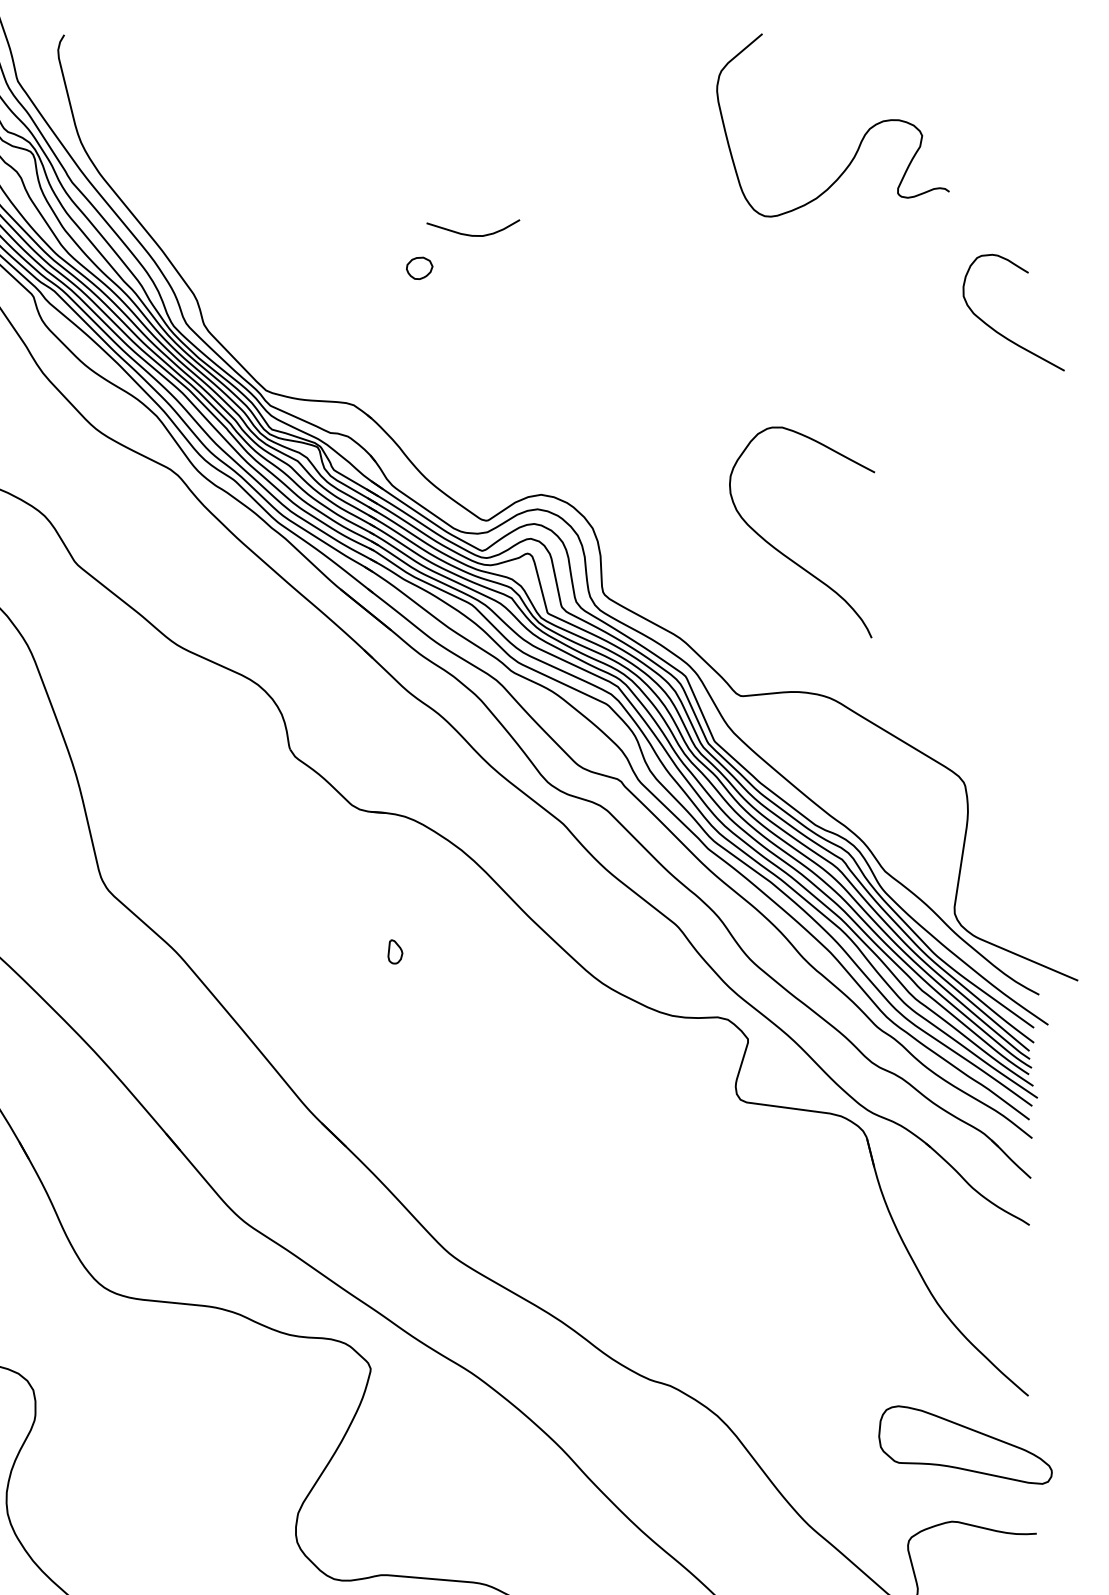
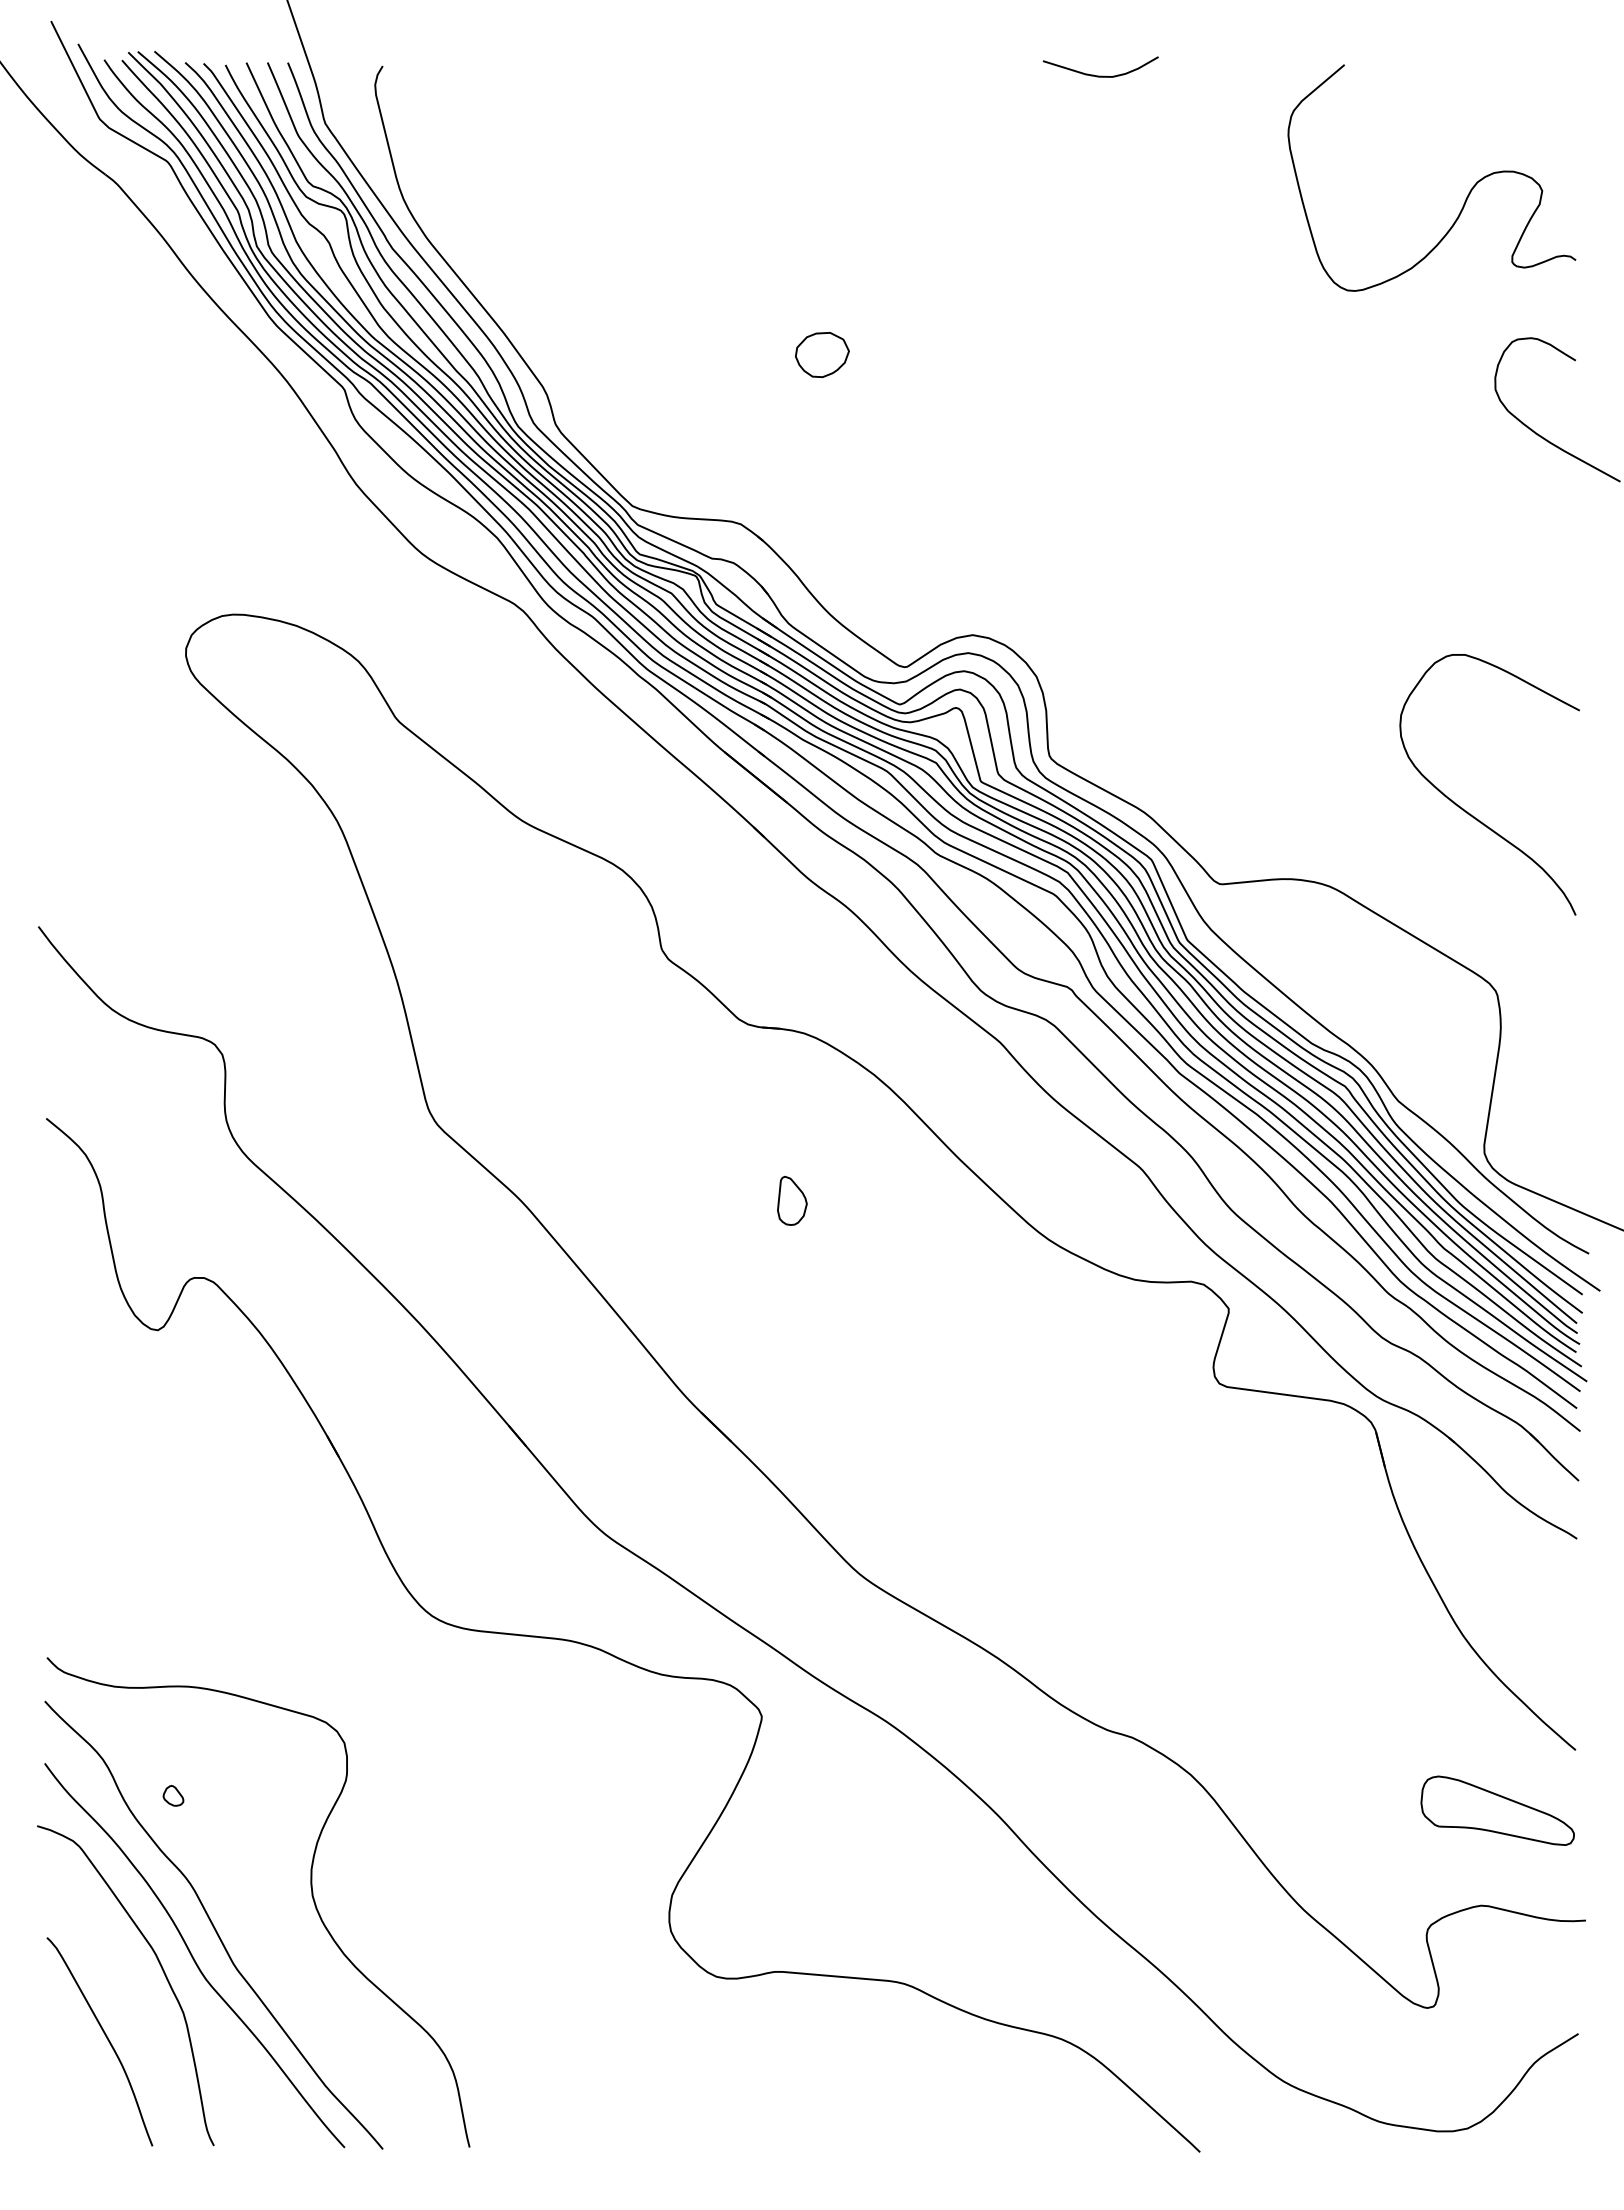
curve: (861, 139) -> (1467, 195), moved
curve: (473, 234) -> (1100, 75), moved
part: (419, 268) -> (822, 354), size x1.67
curve: (786, 555) -> (1470, 813), moved
part: (395, 951) -> (792, 1200), size x1.67
part: (965, 1444) -> (1497, 1810), size x0.71

